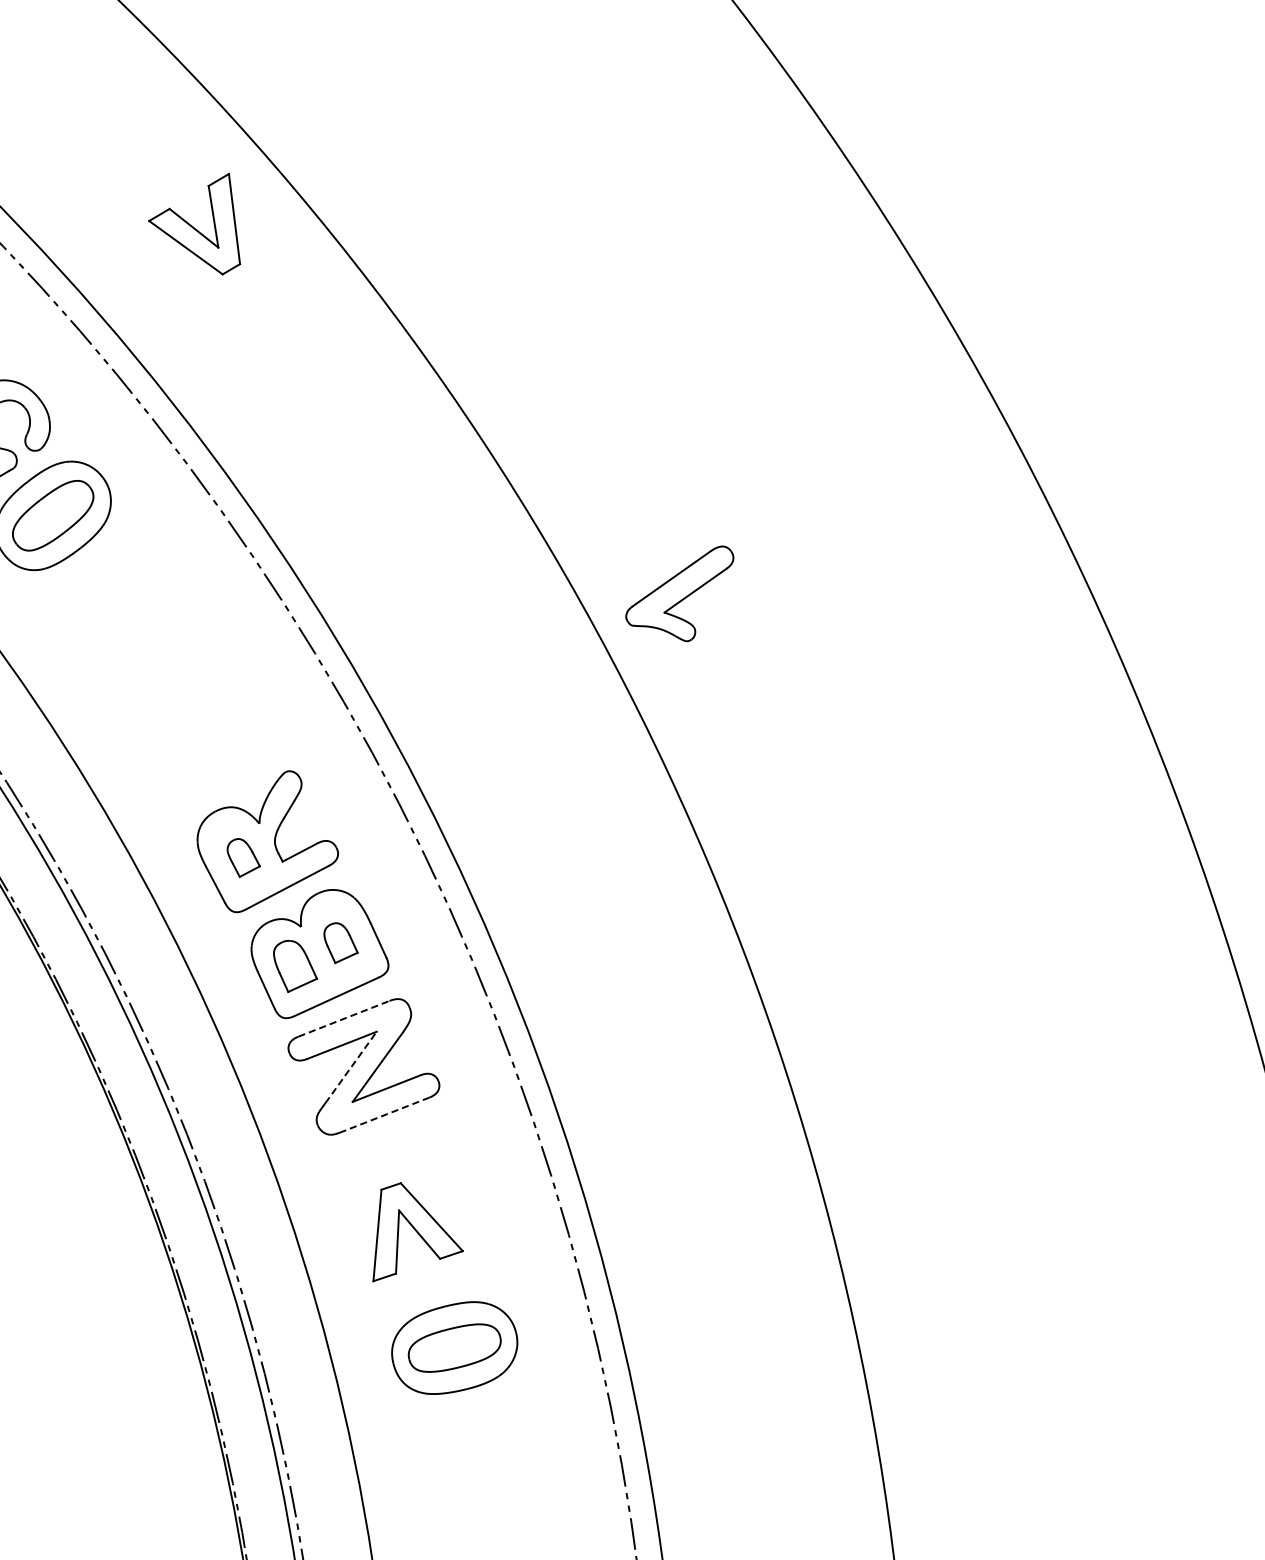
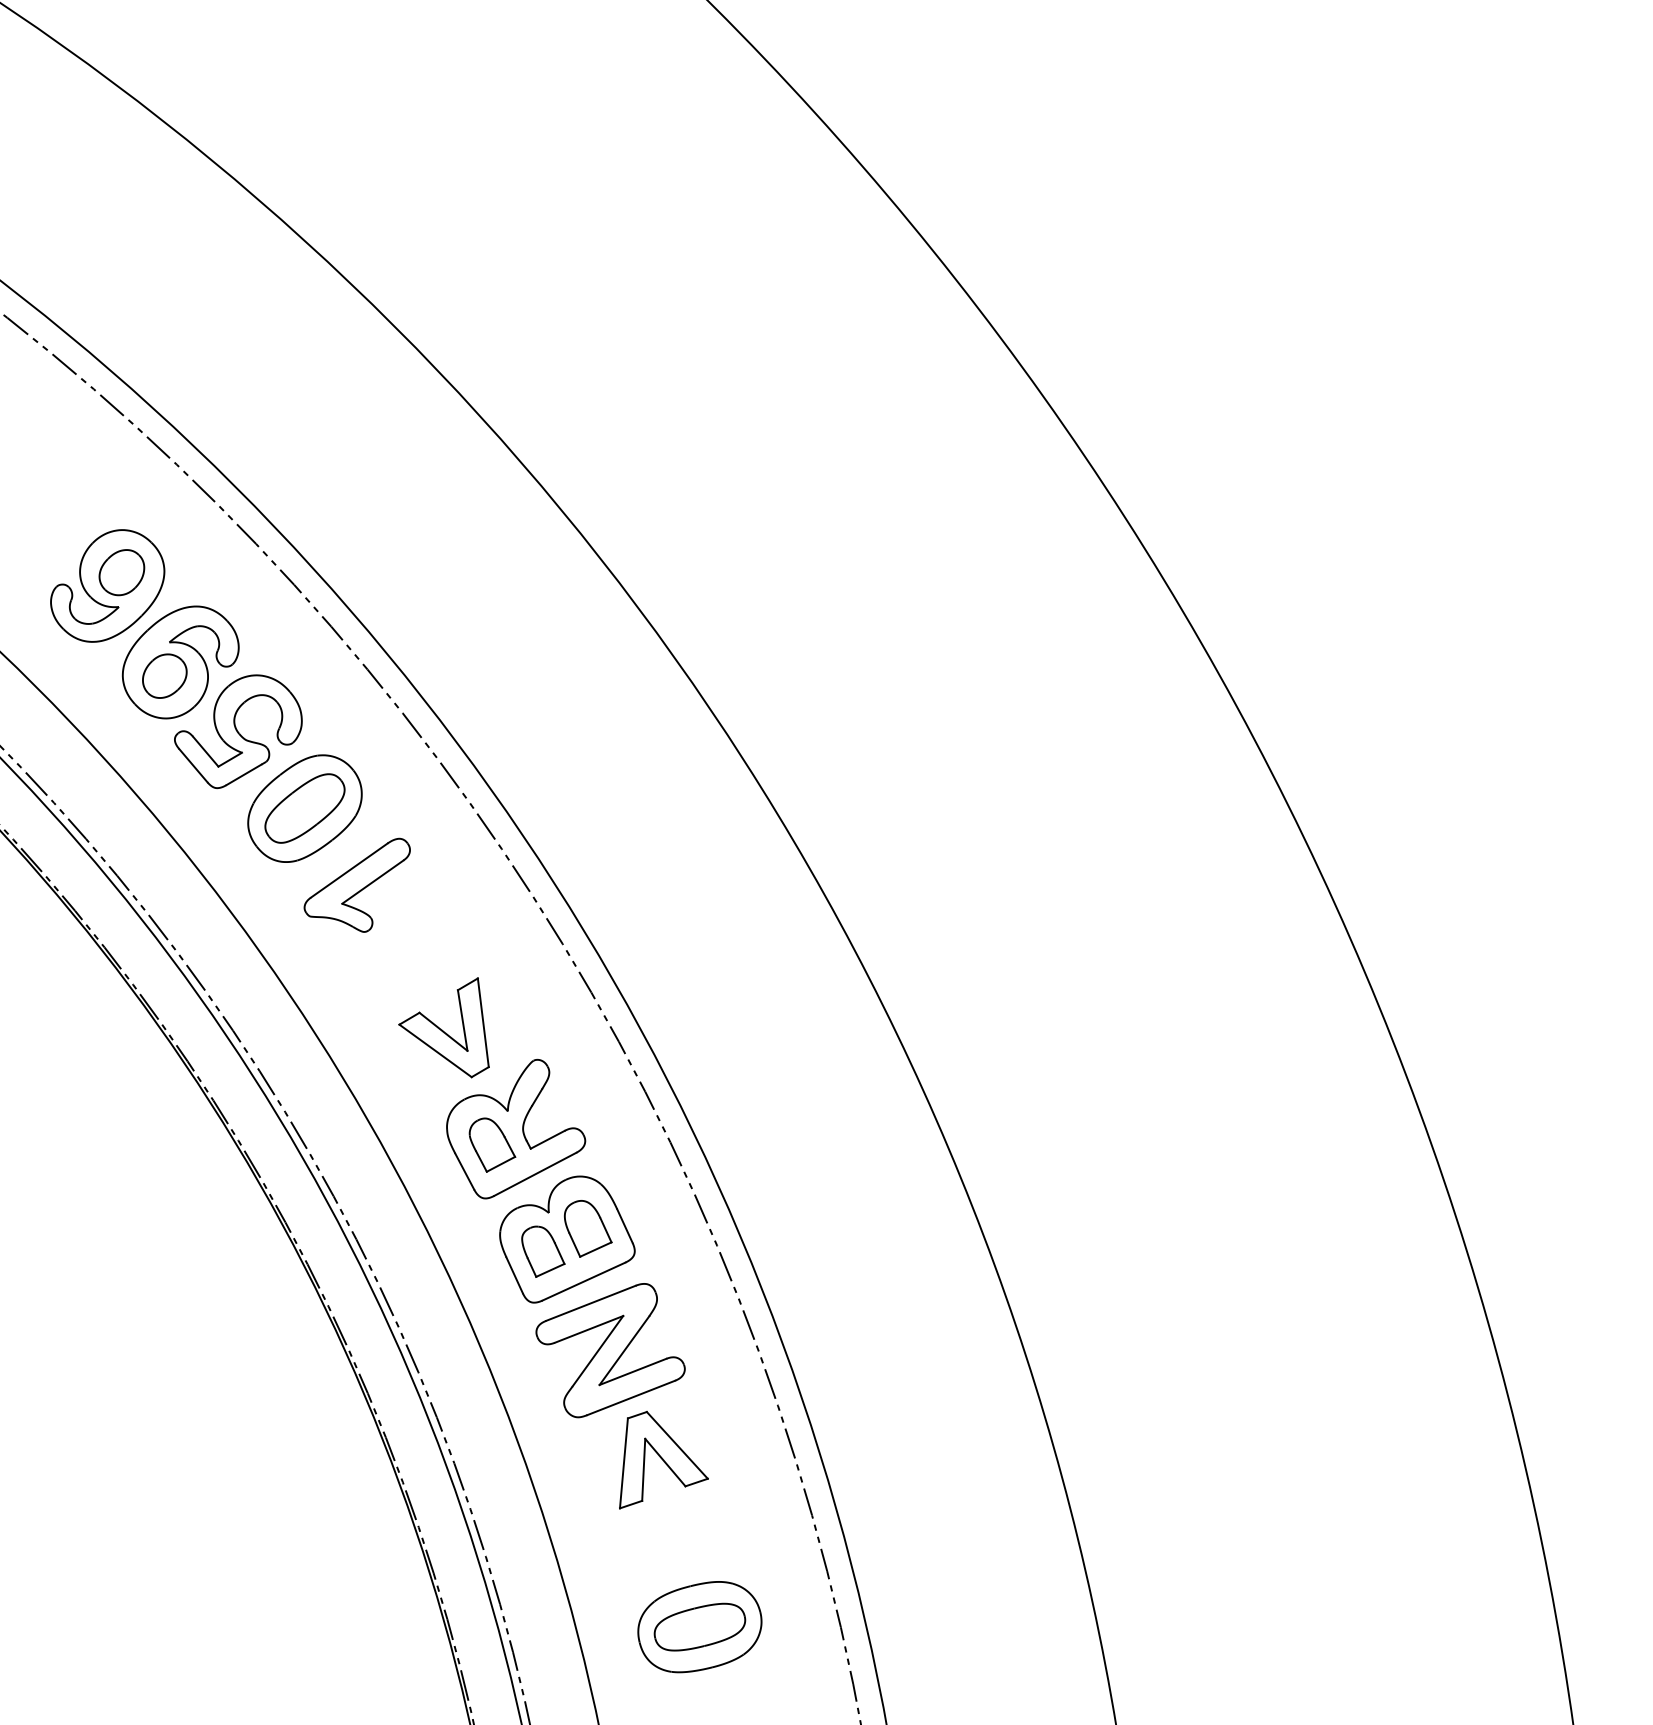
part: (194, 223) -> (443, 1027), moved
part: (679, 592) -> (356, 884), moved
part: (243, 857) -> (492, 1144), size x1.43
part: (340, 942) -> (587, 1228), size x1.43
line: (344, 1019) -> (591, 1303), dashed -> solid
line: (351, 1066) -> (598, 1350), dashed -> solid
line: (384, 1115) -> (630, 1398), dashed -> solid
part: (417, 1232) -> (663, 1460), moved

